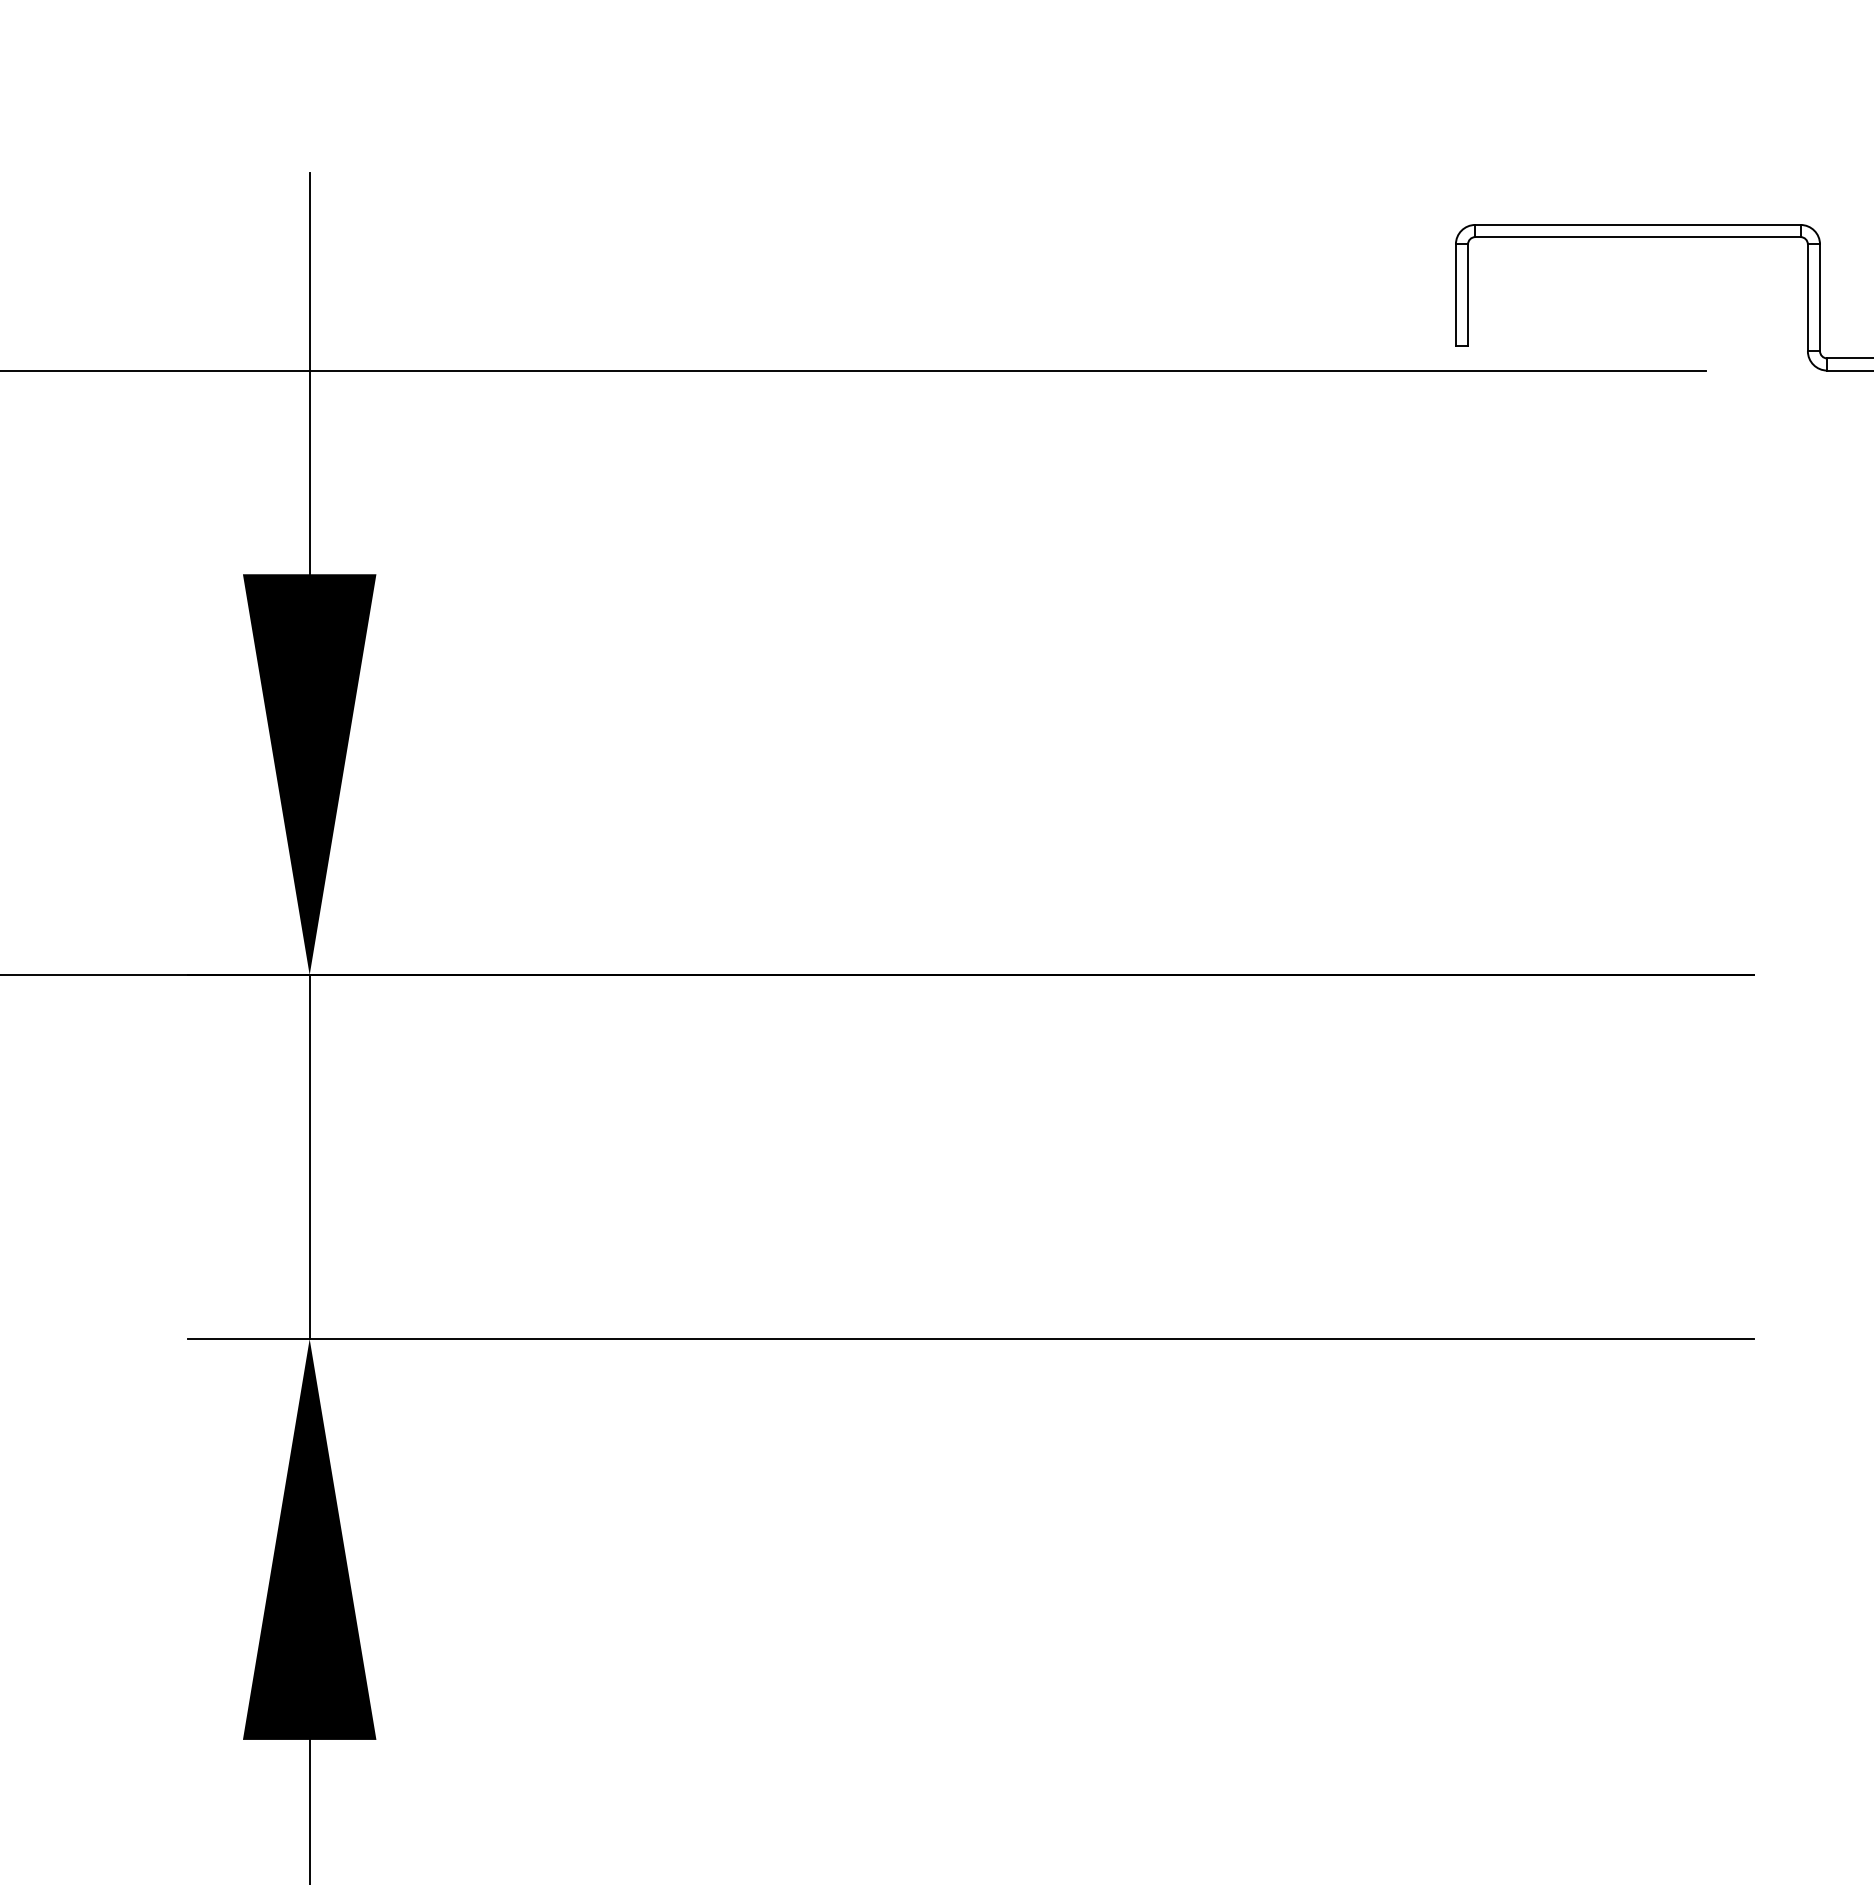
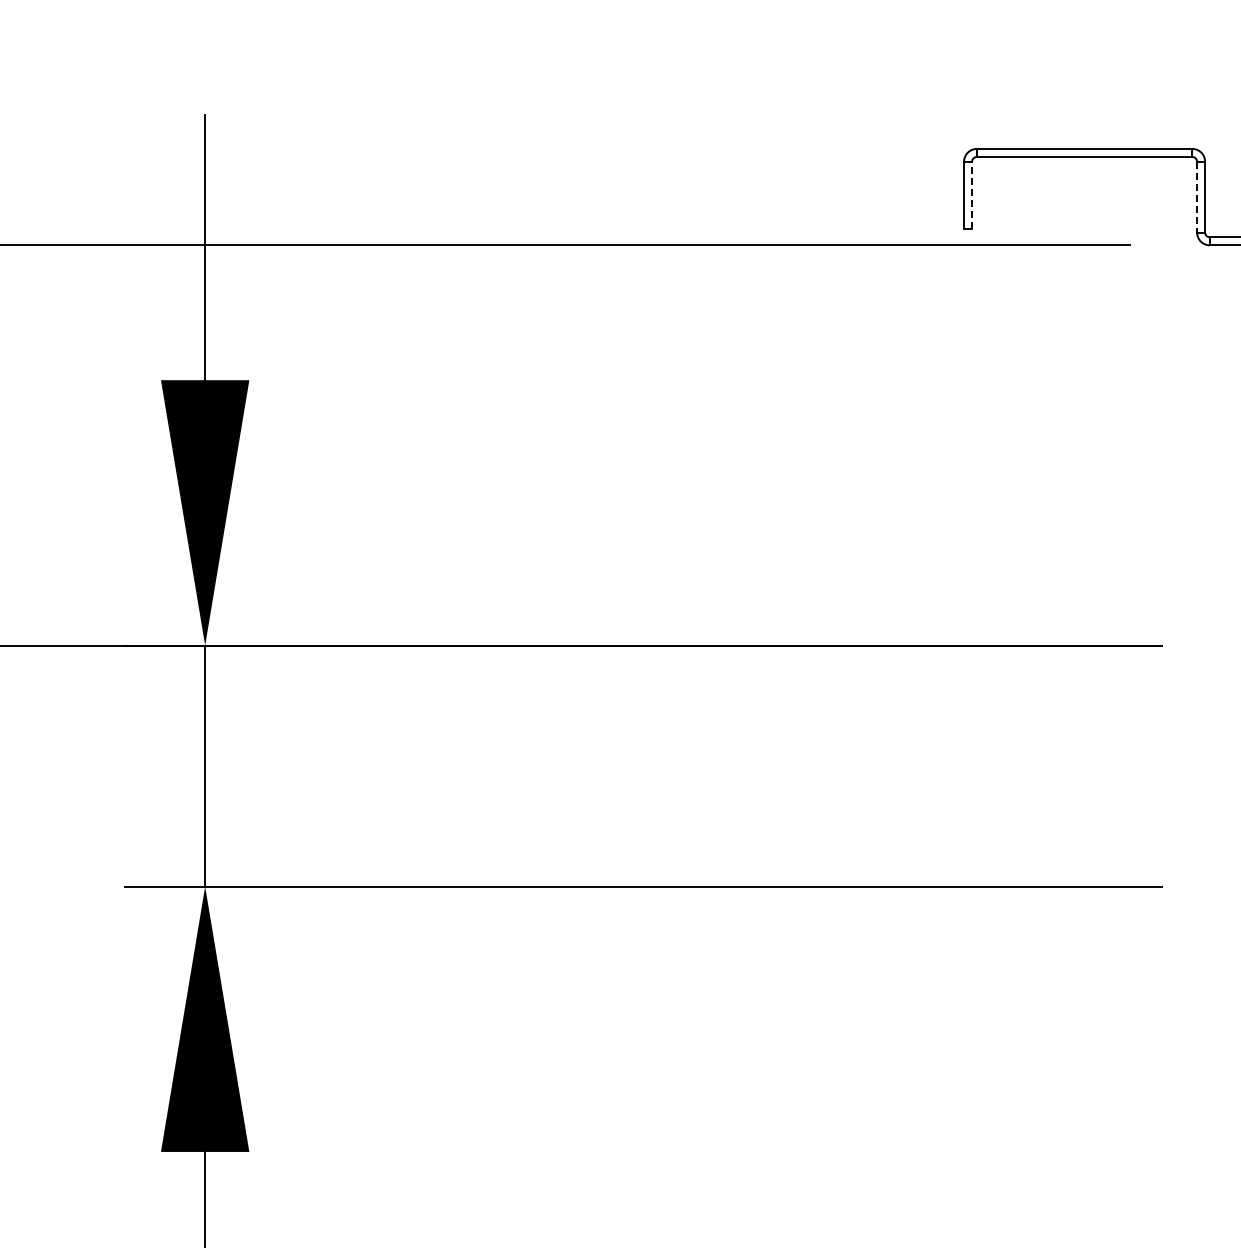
line: (1468, 295) -> (972, 195), solid -> dashed
line: (1808, 298) -> (1197, 197), solid -> dashed

